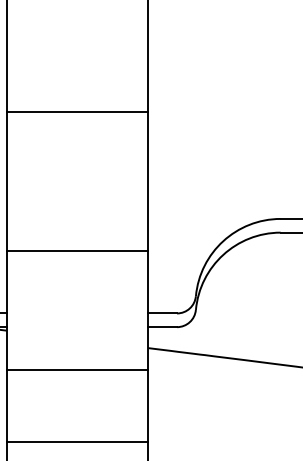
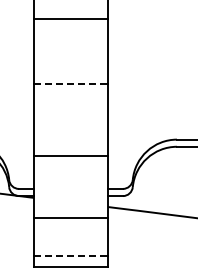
line: (78, 111) -> (71, 83), solid -> dashed
line: (78, 442) -> (71, 256), solid -> dashed

